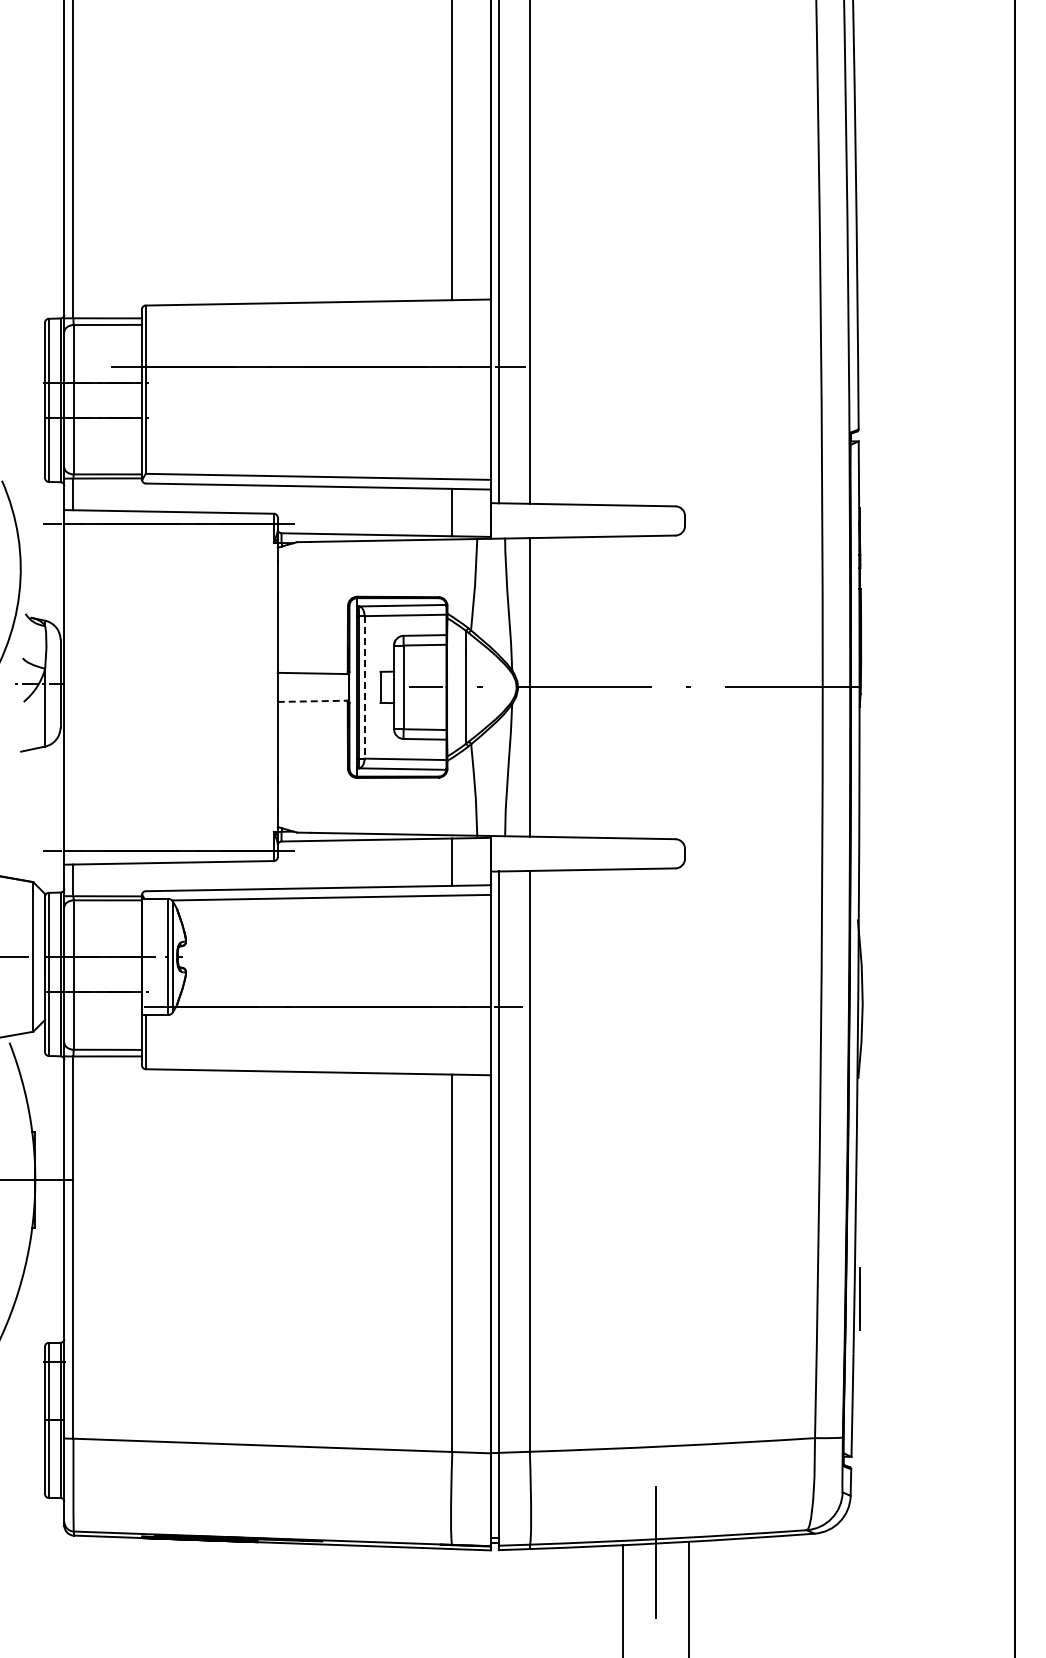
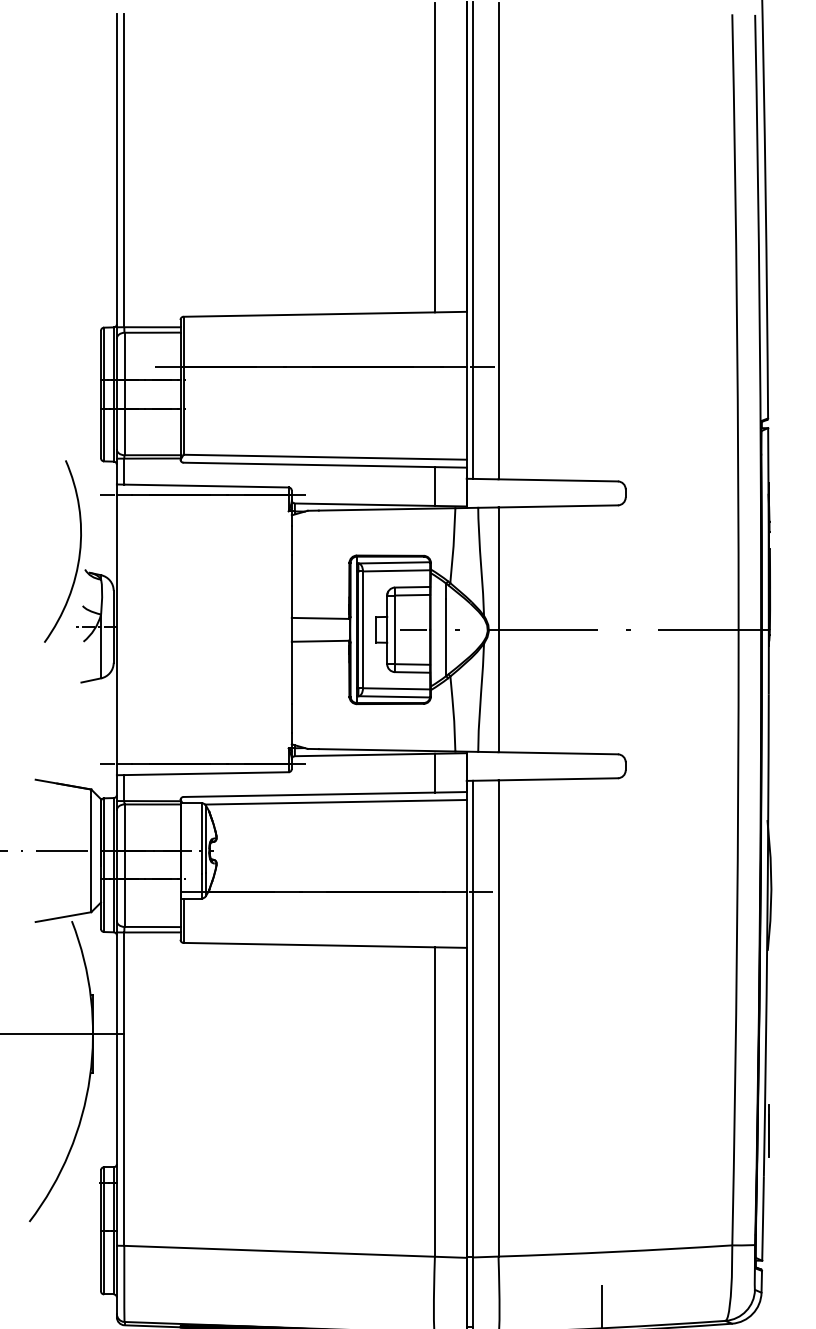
line: (364, 687) -> (362, 629), dashed -> solid
line: (313, 701) -> (321, 641), dashed -> solid

